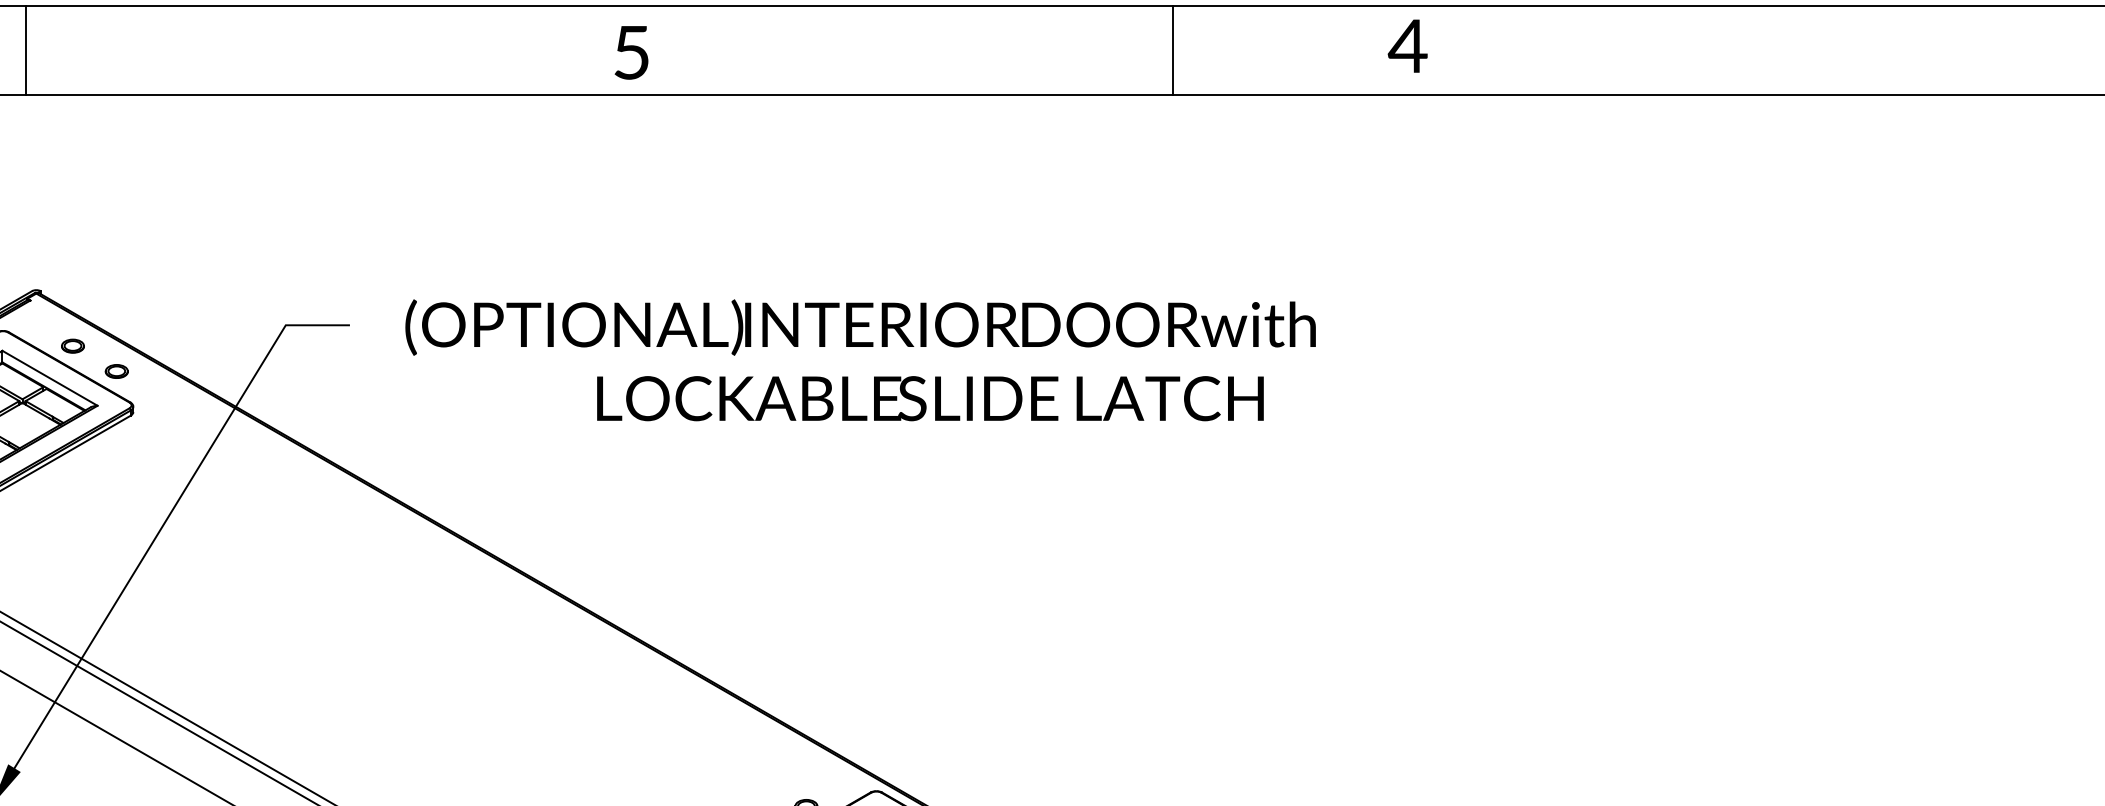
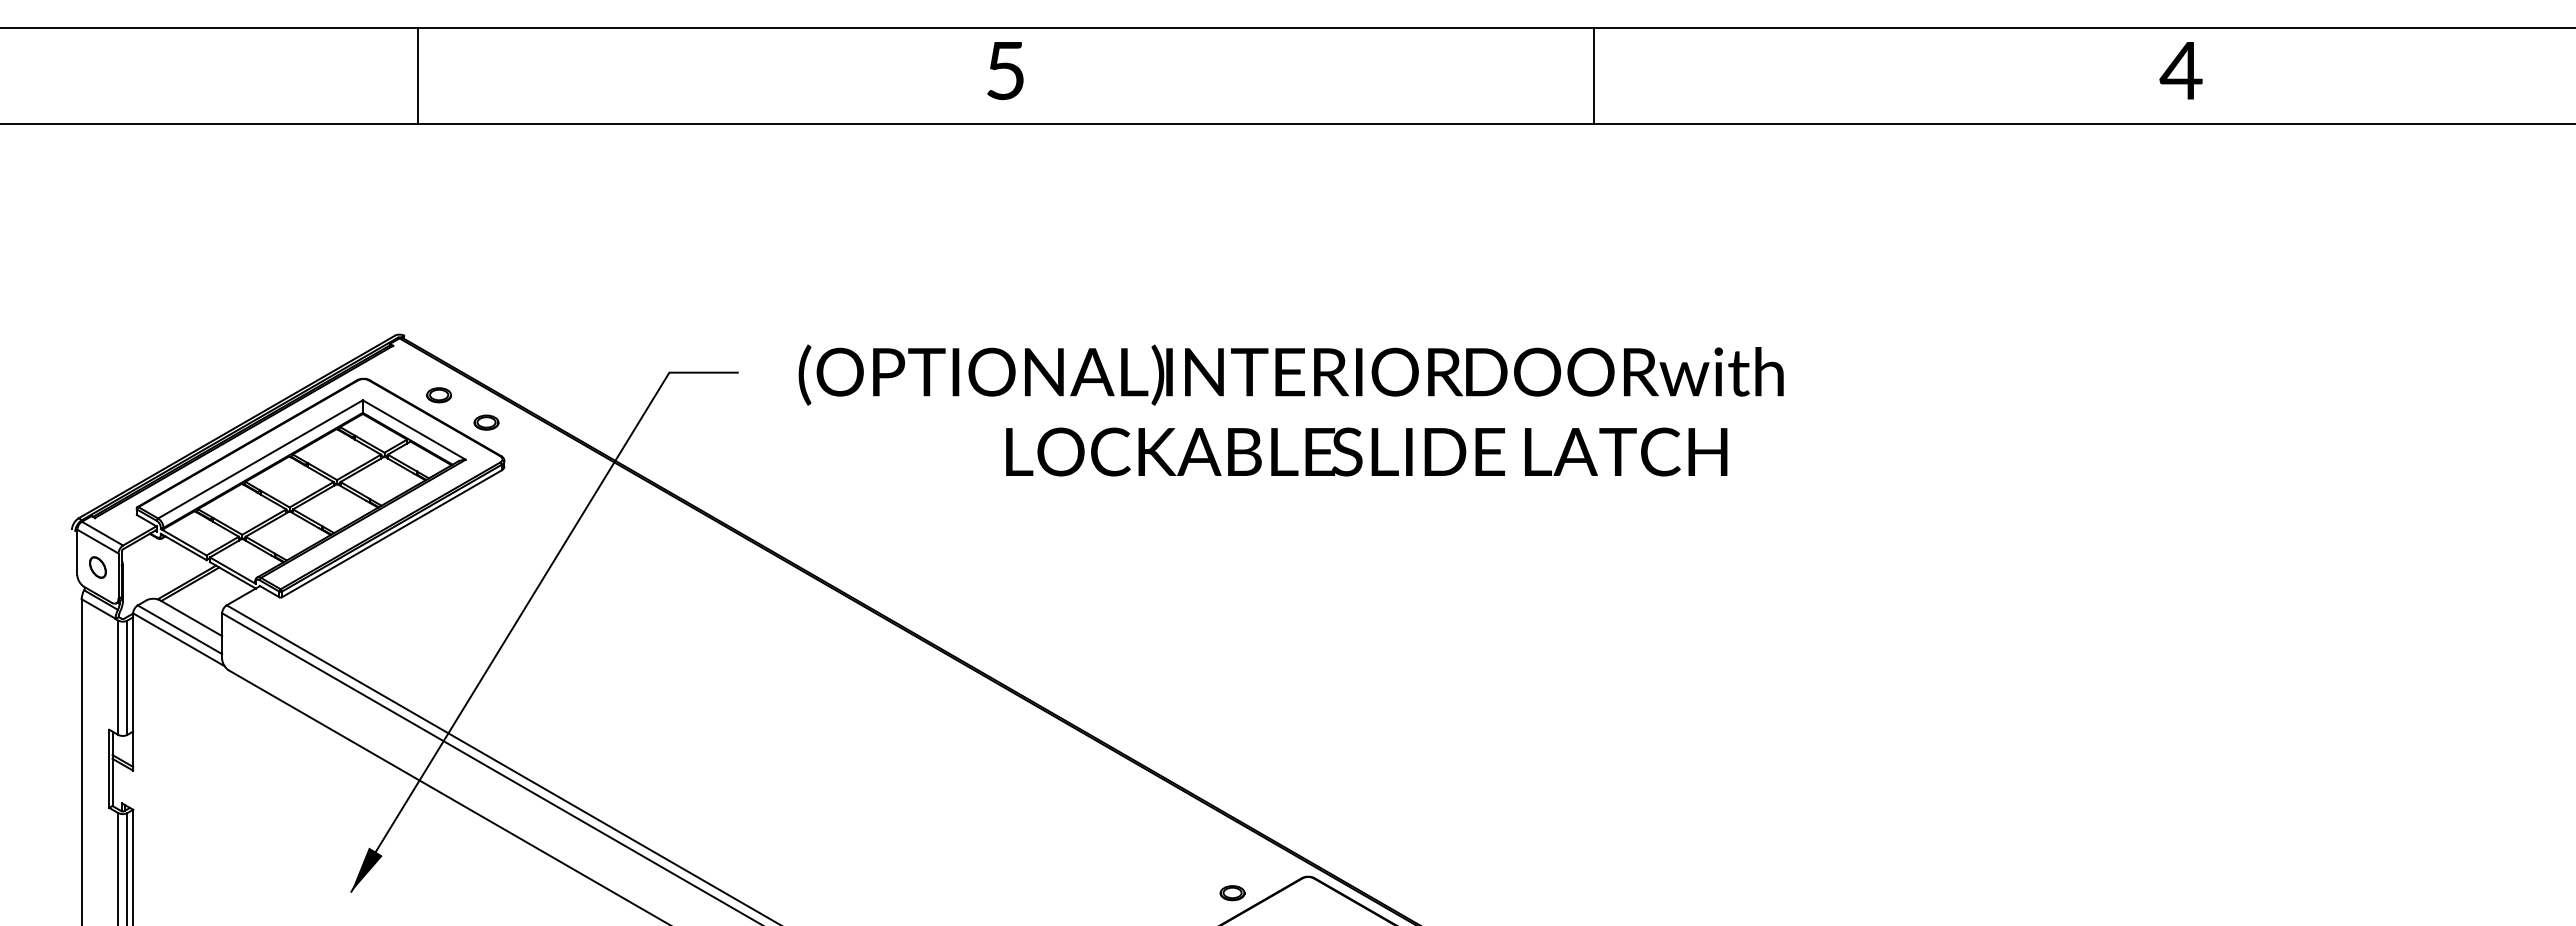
text: (1407, 45) -> (2180, 70), moved
line: (26, 50) -> (417, 75), moved
line: (1173, 50) -> (1593, 75), moved
text: (631, 52) -> (1005, 70), moved

